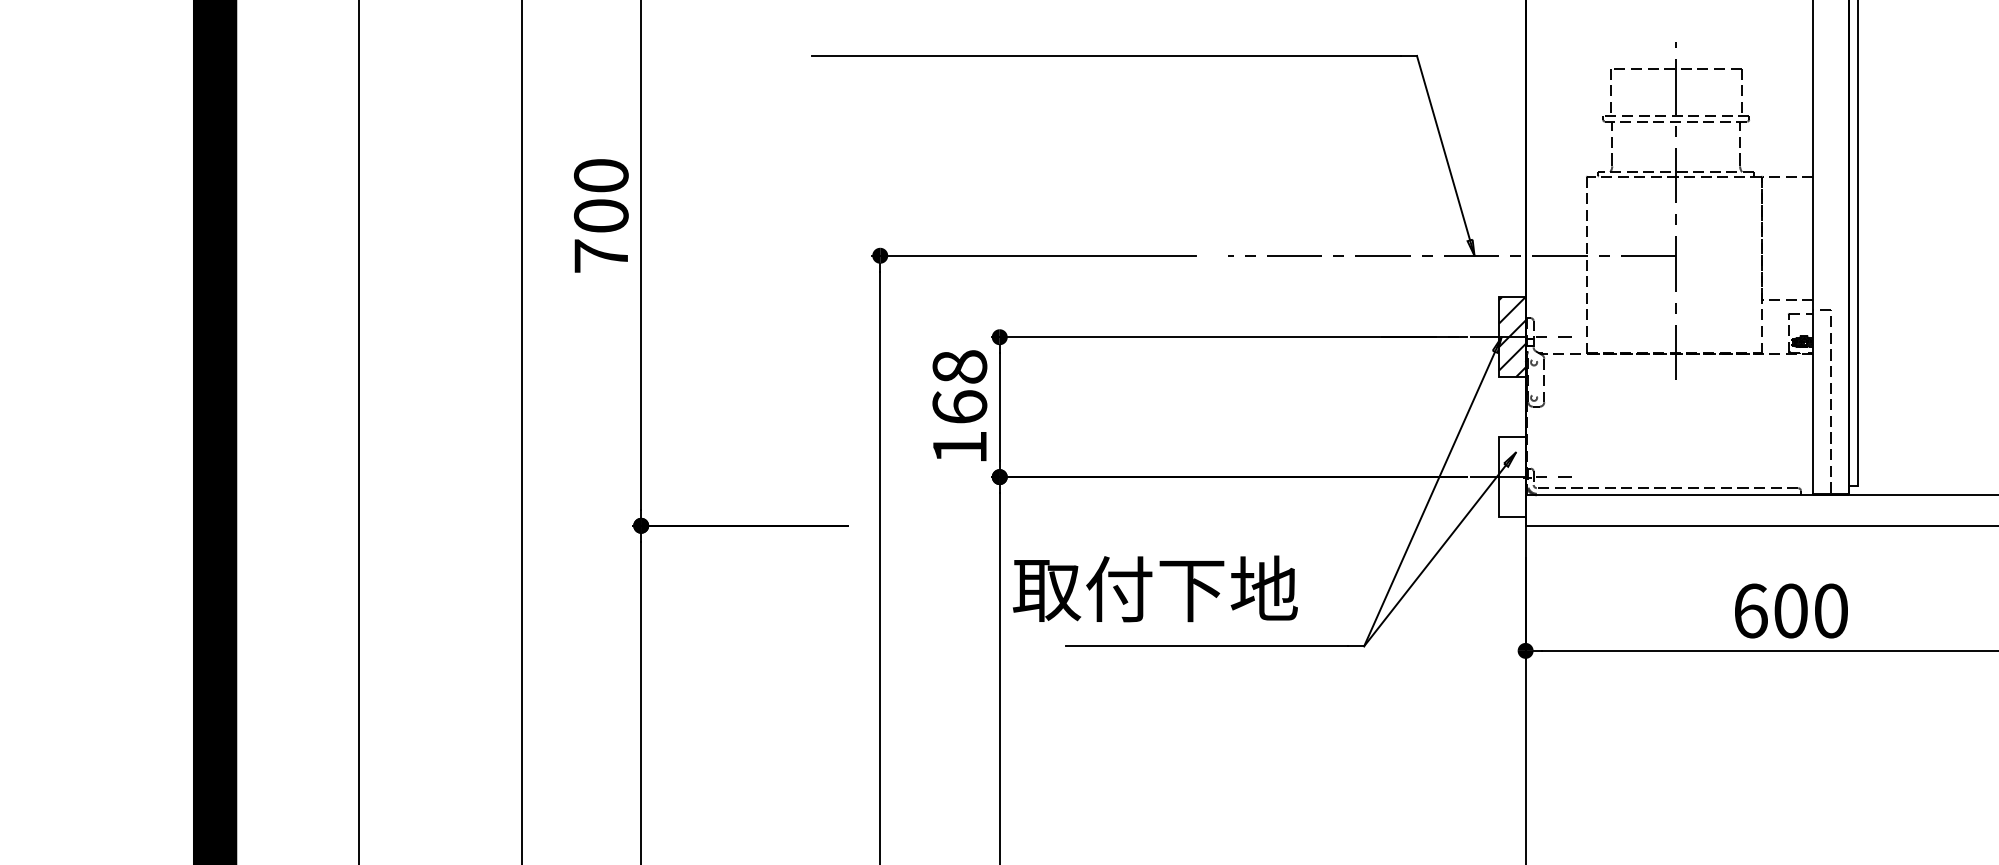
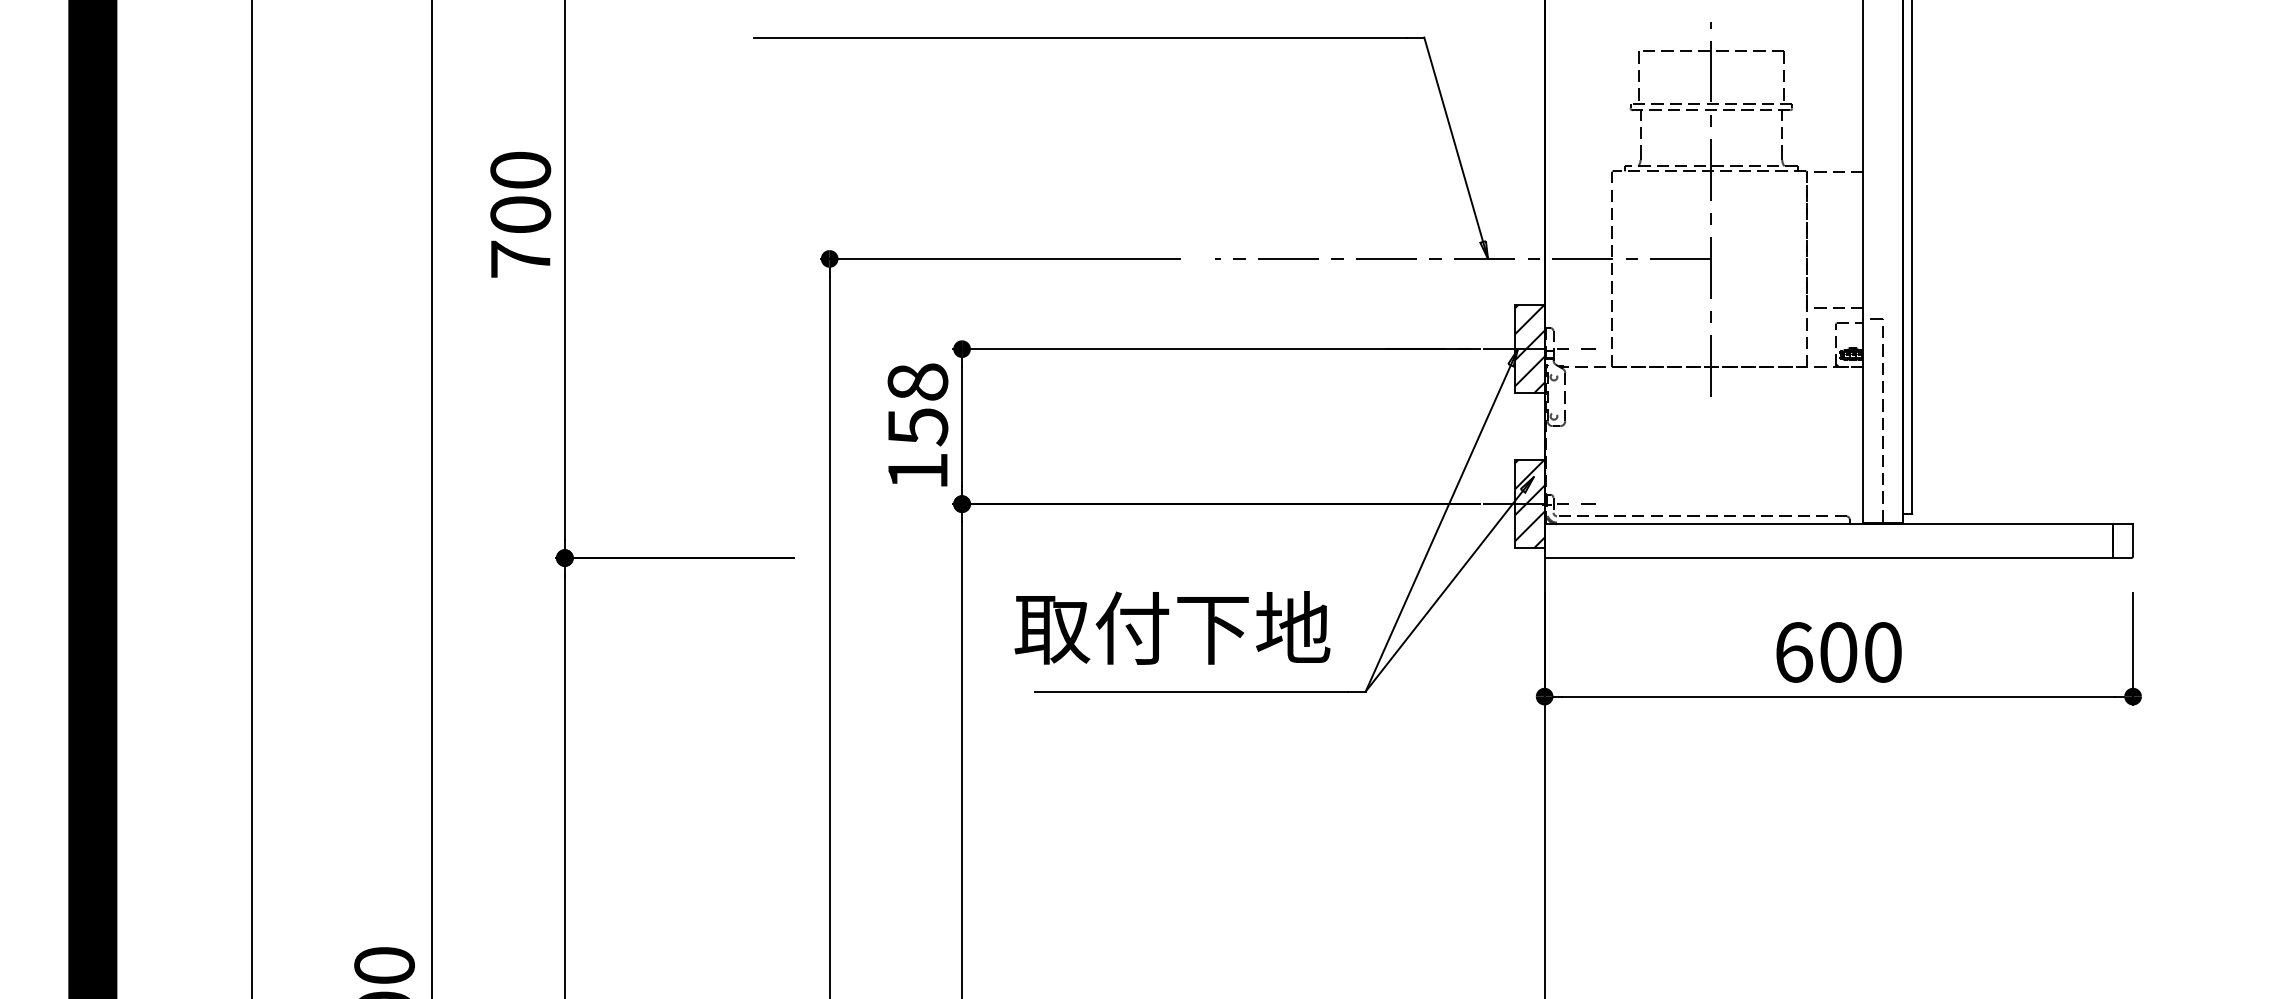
text: (959, 407) -> (917, 426), 168 -> 158
hatch: (1511, 476) -> (1529, 503), added
text: (1155, 588) -> (1172, 627), moved

